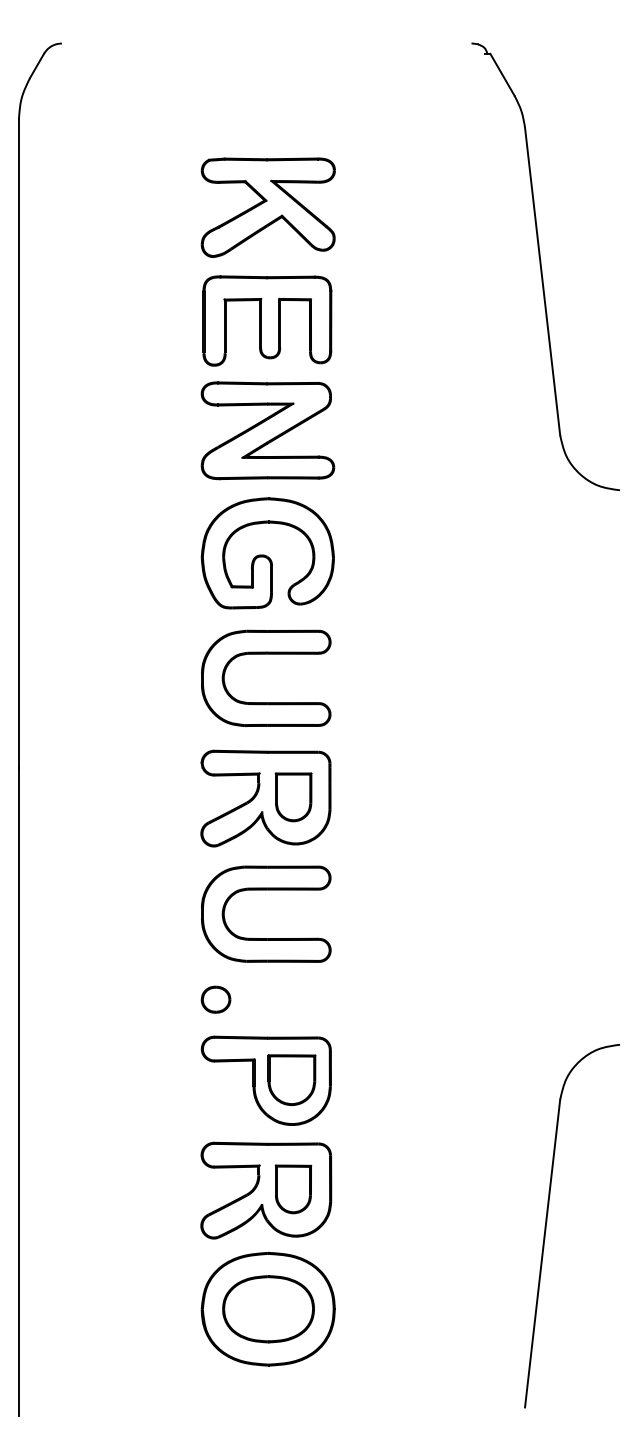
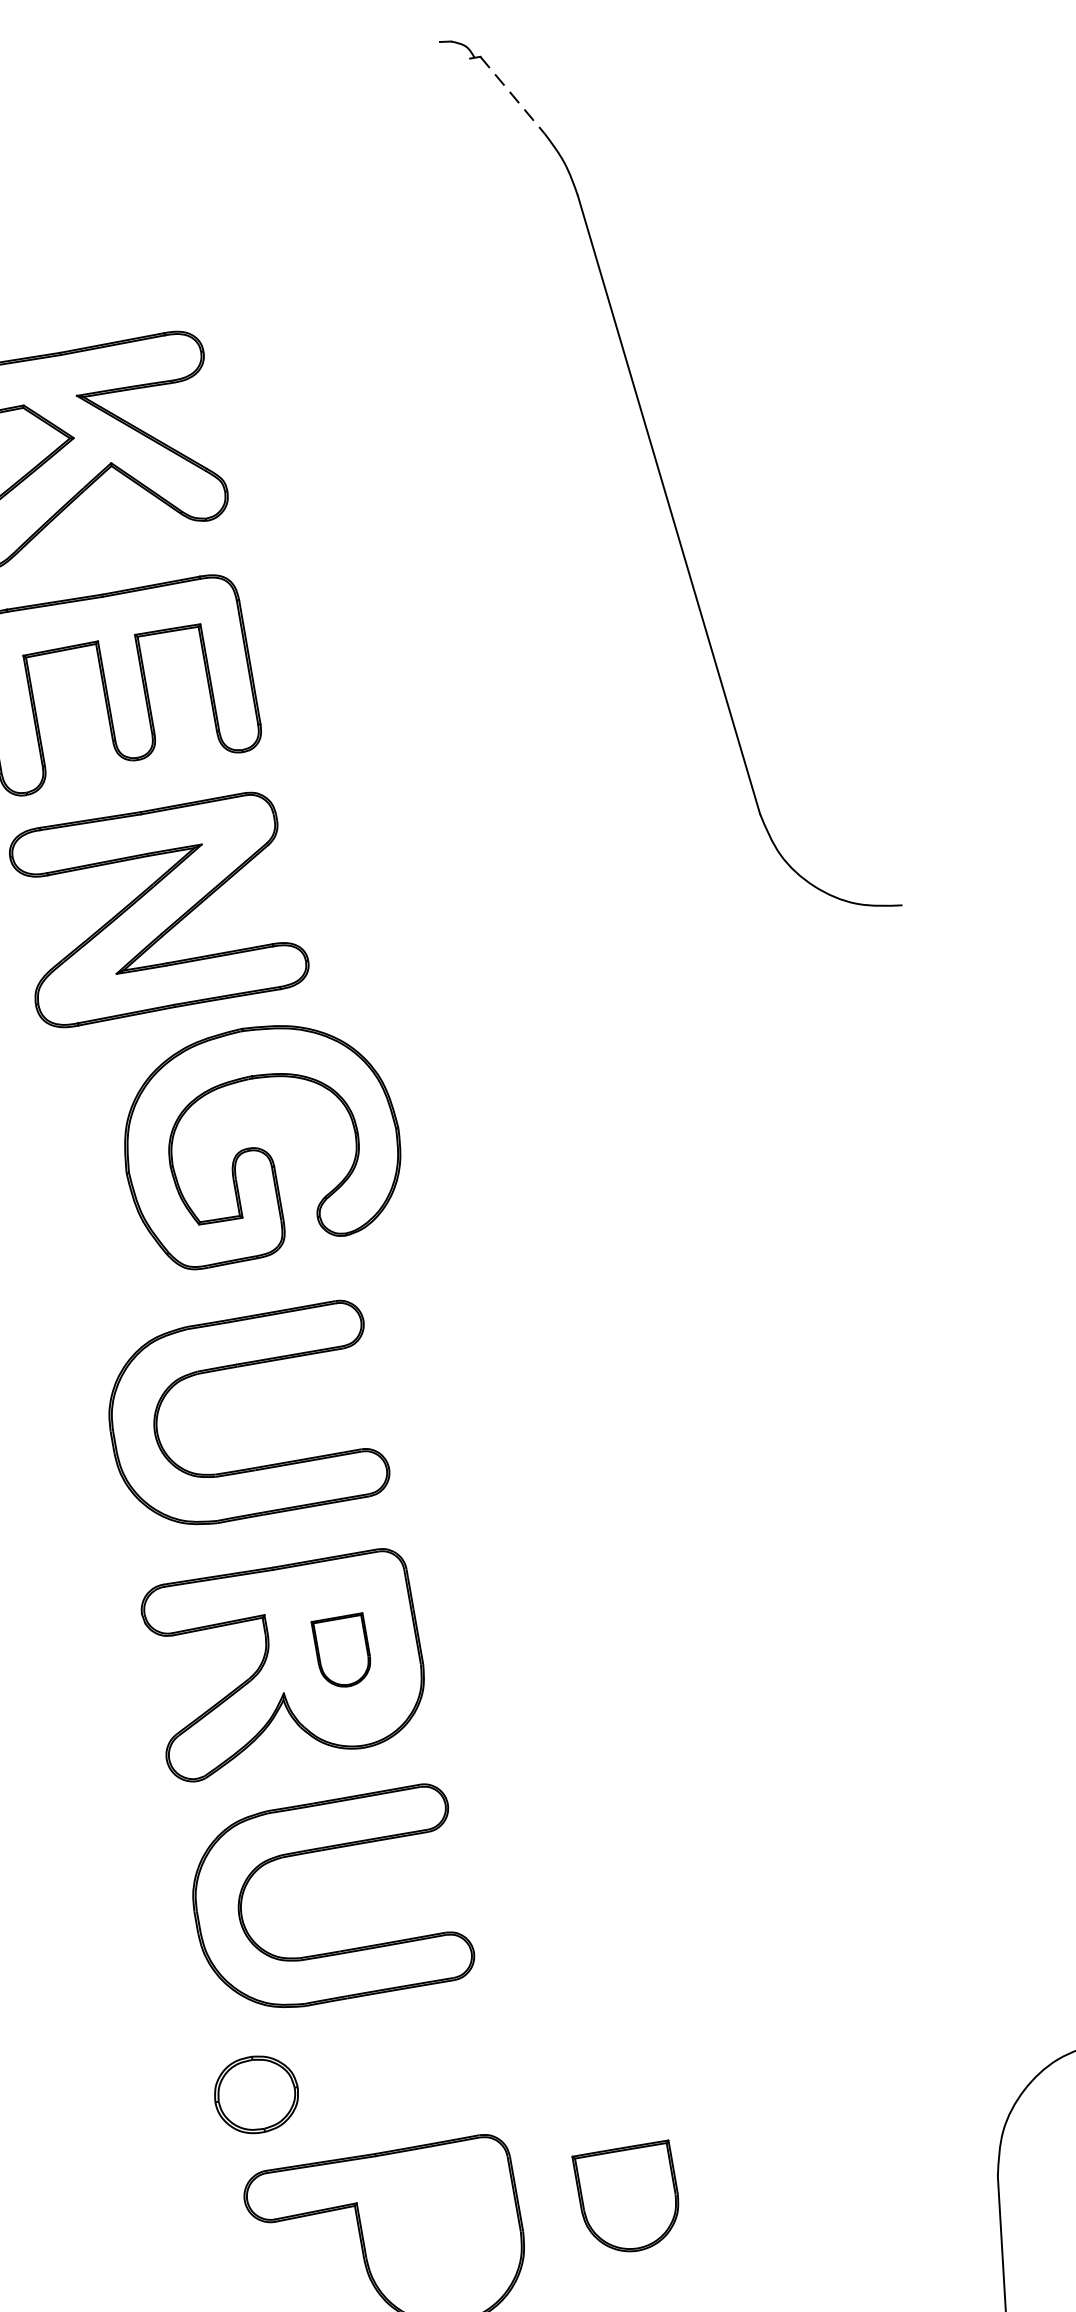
line: (502, 75) -> (513, 96), solid -> dashed
part: (267, 553) -> (260, 1142), moved
part: (293, 797) -> (342, 1652), size x0.7
part: (215, 999) -> (255, 2094), size x1.4
part: (291, 1079) -> (628, 2198), moved

